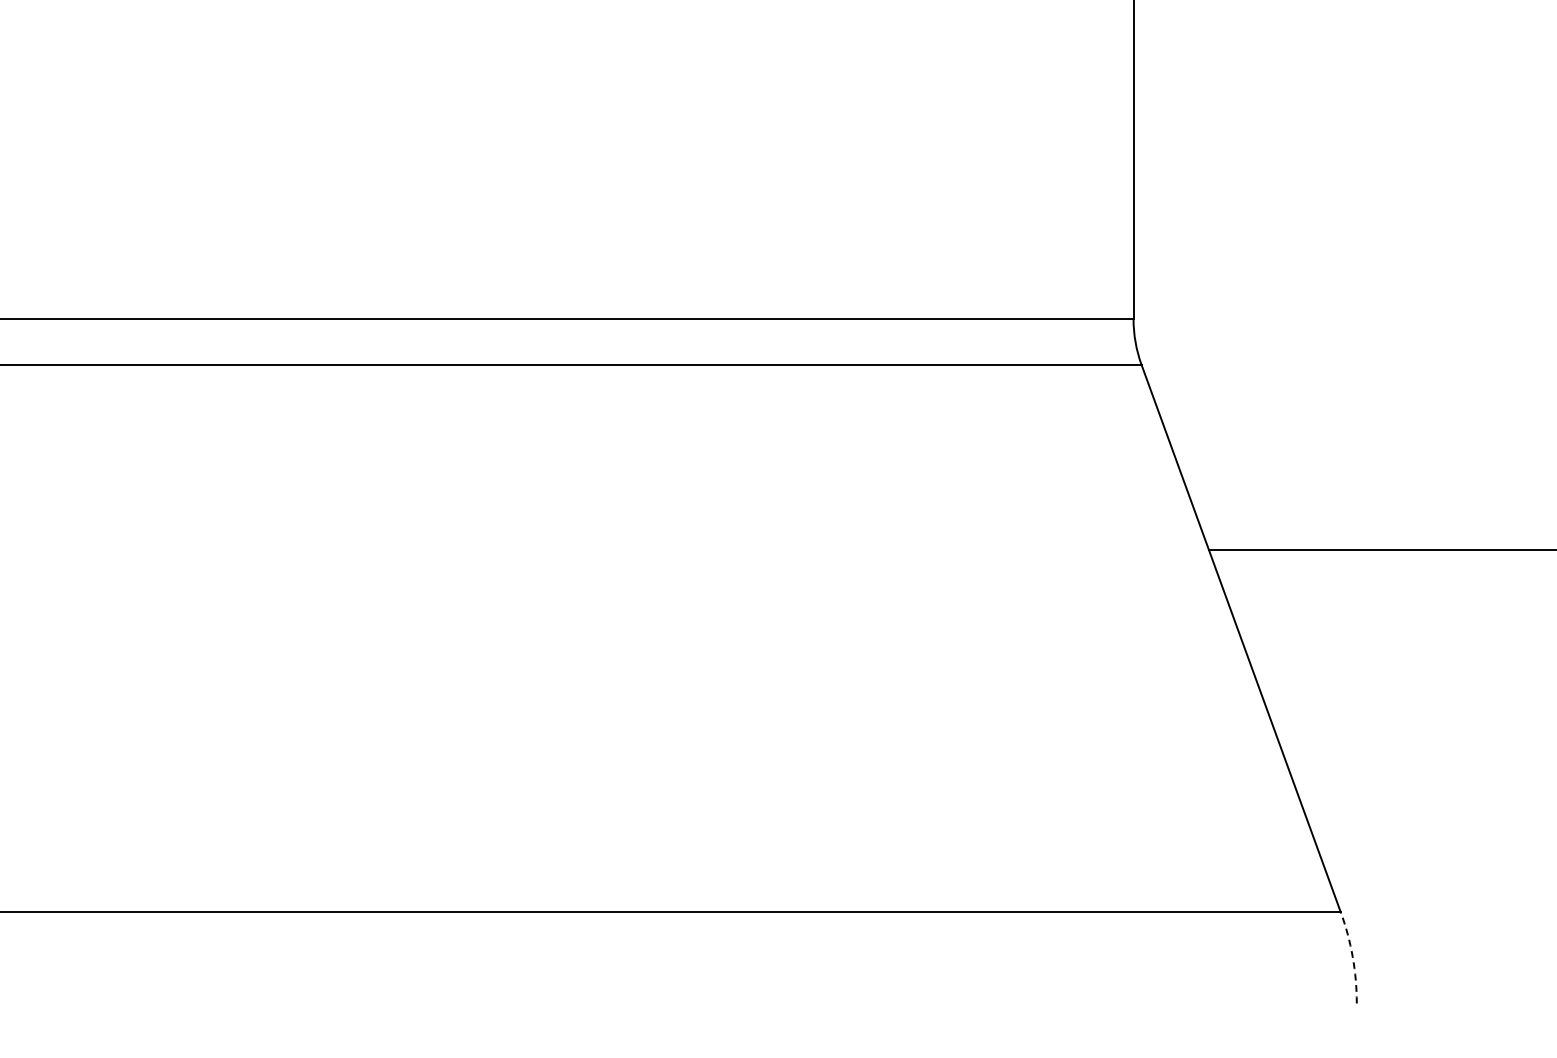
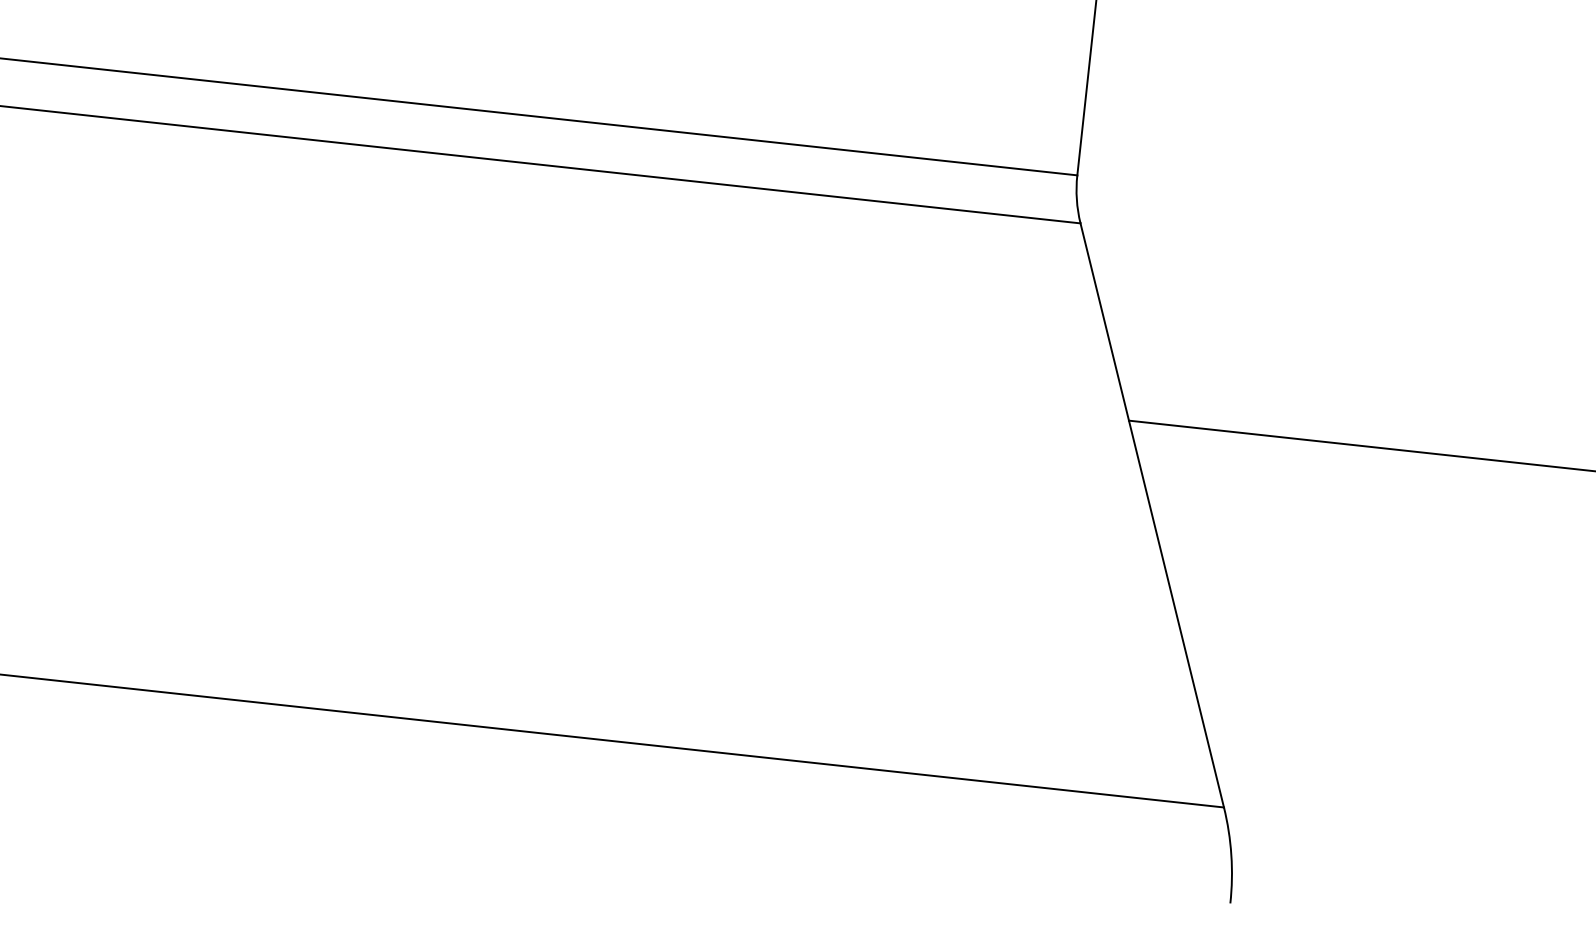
arc: (1352, 956) -> (1231, 854), dashed -> solid

